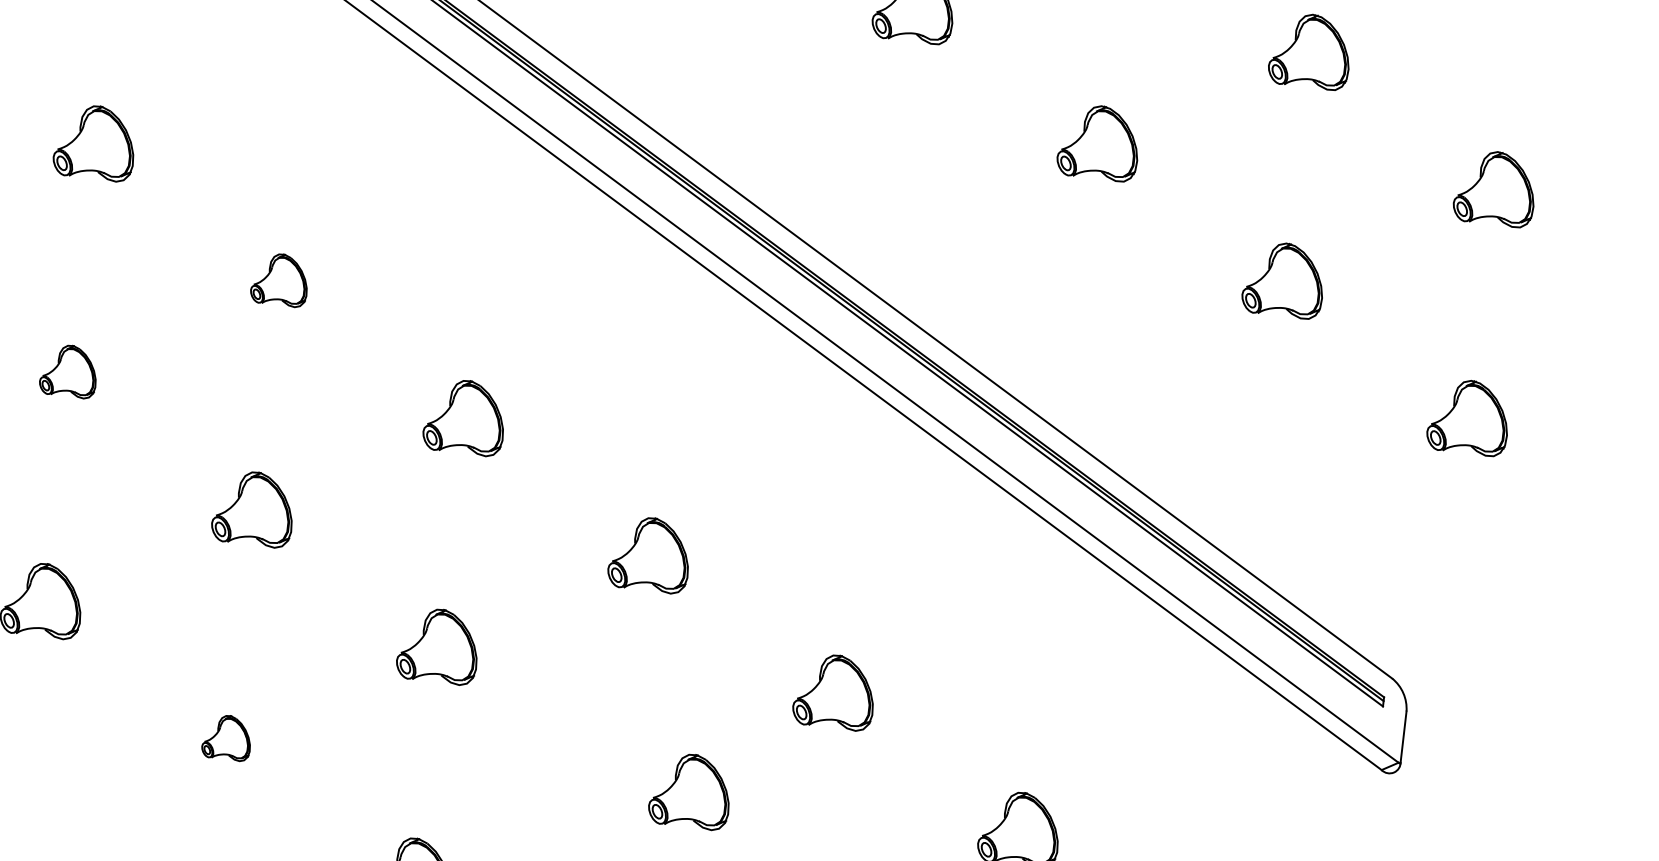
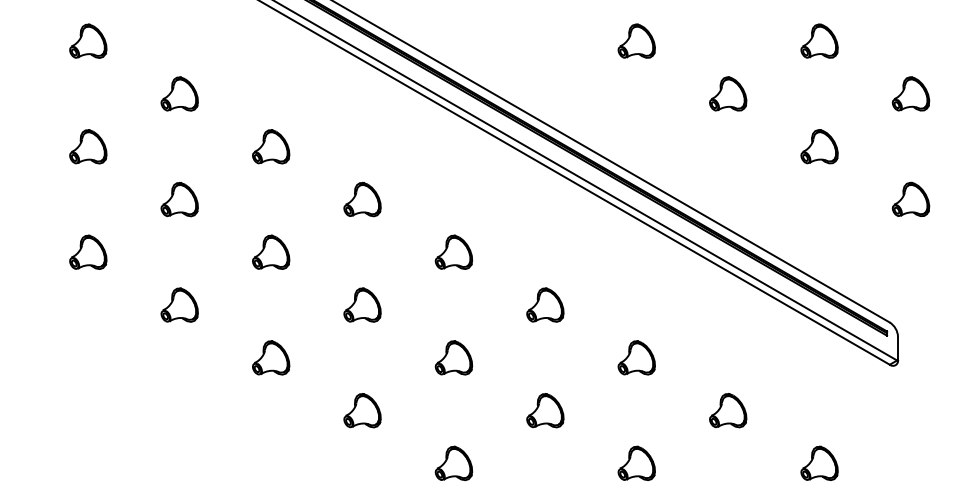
part: (280, 279) -> (362, 199), size x1.43
part: (69, 369) -> (271, 251), size x1.43
part: (227, 737) -> (362, 410), size x1.67
part: (691, 790) -> (545, 410), moved

